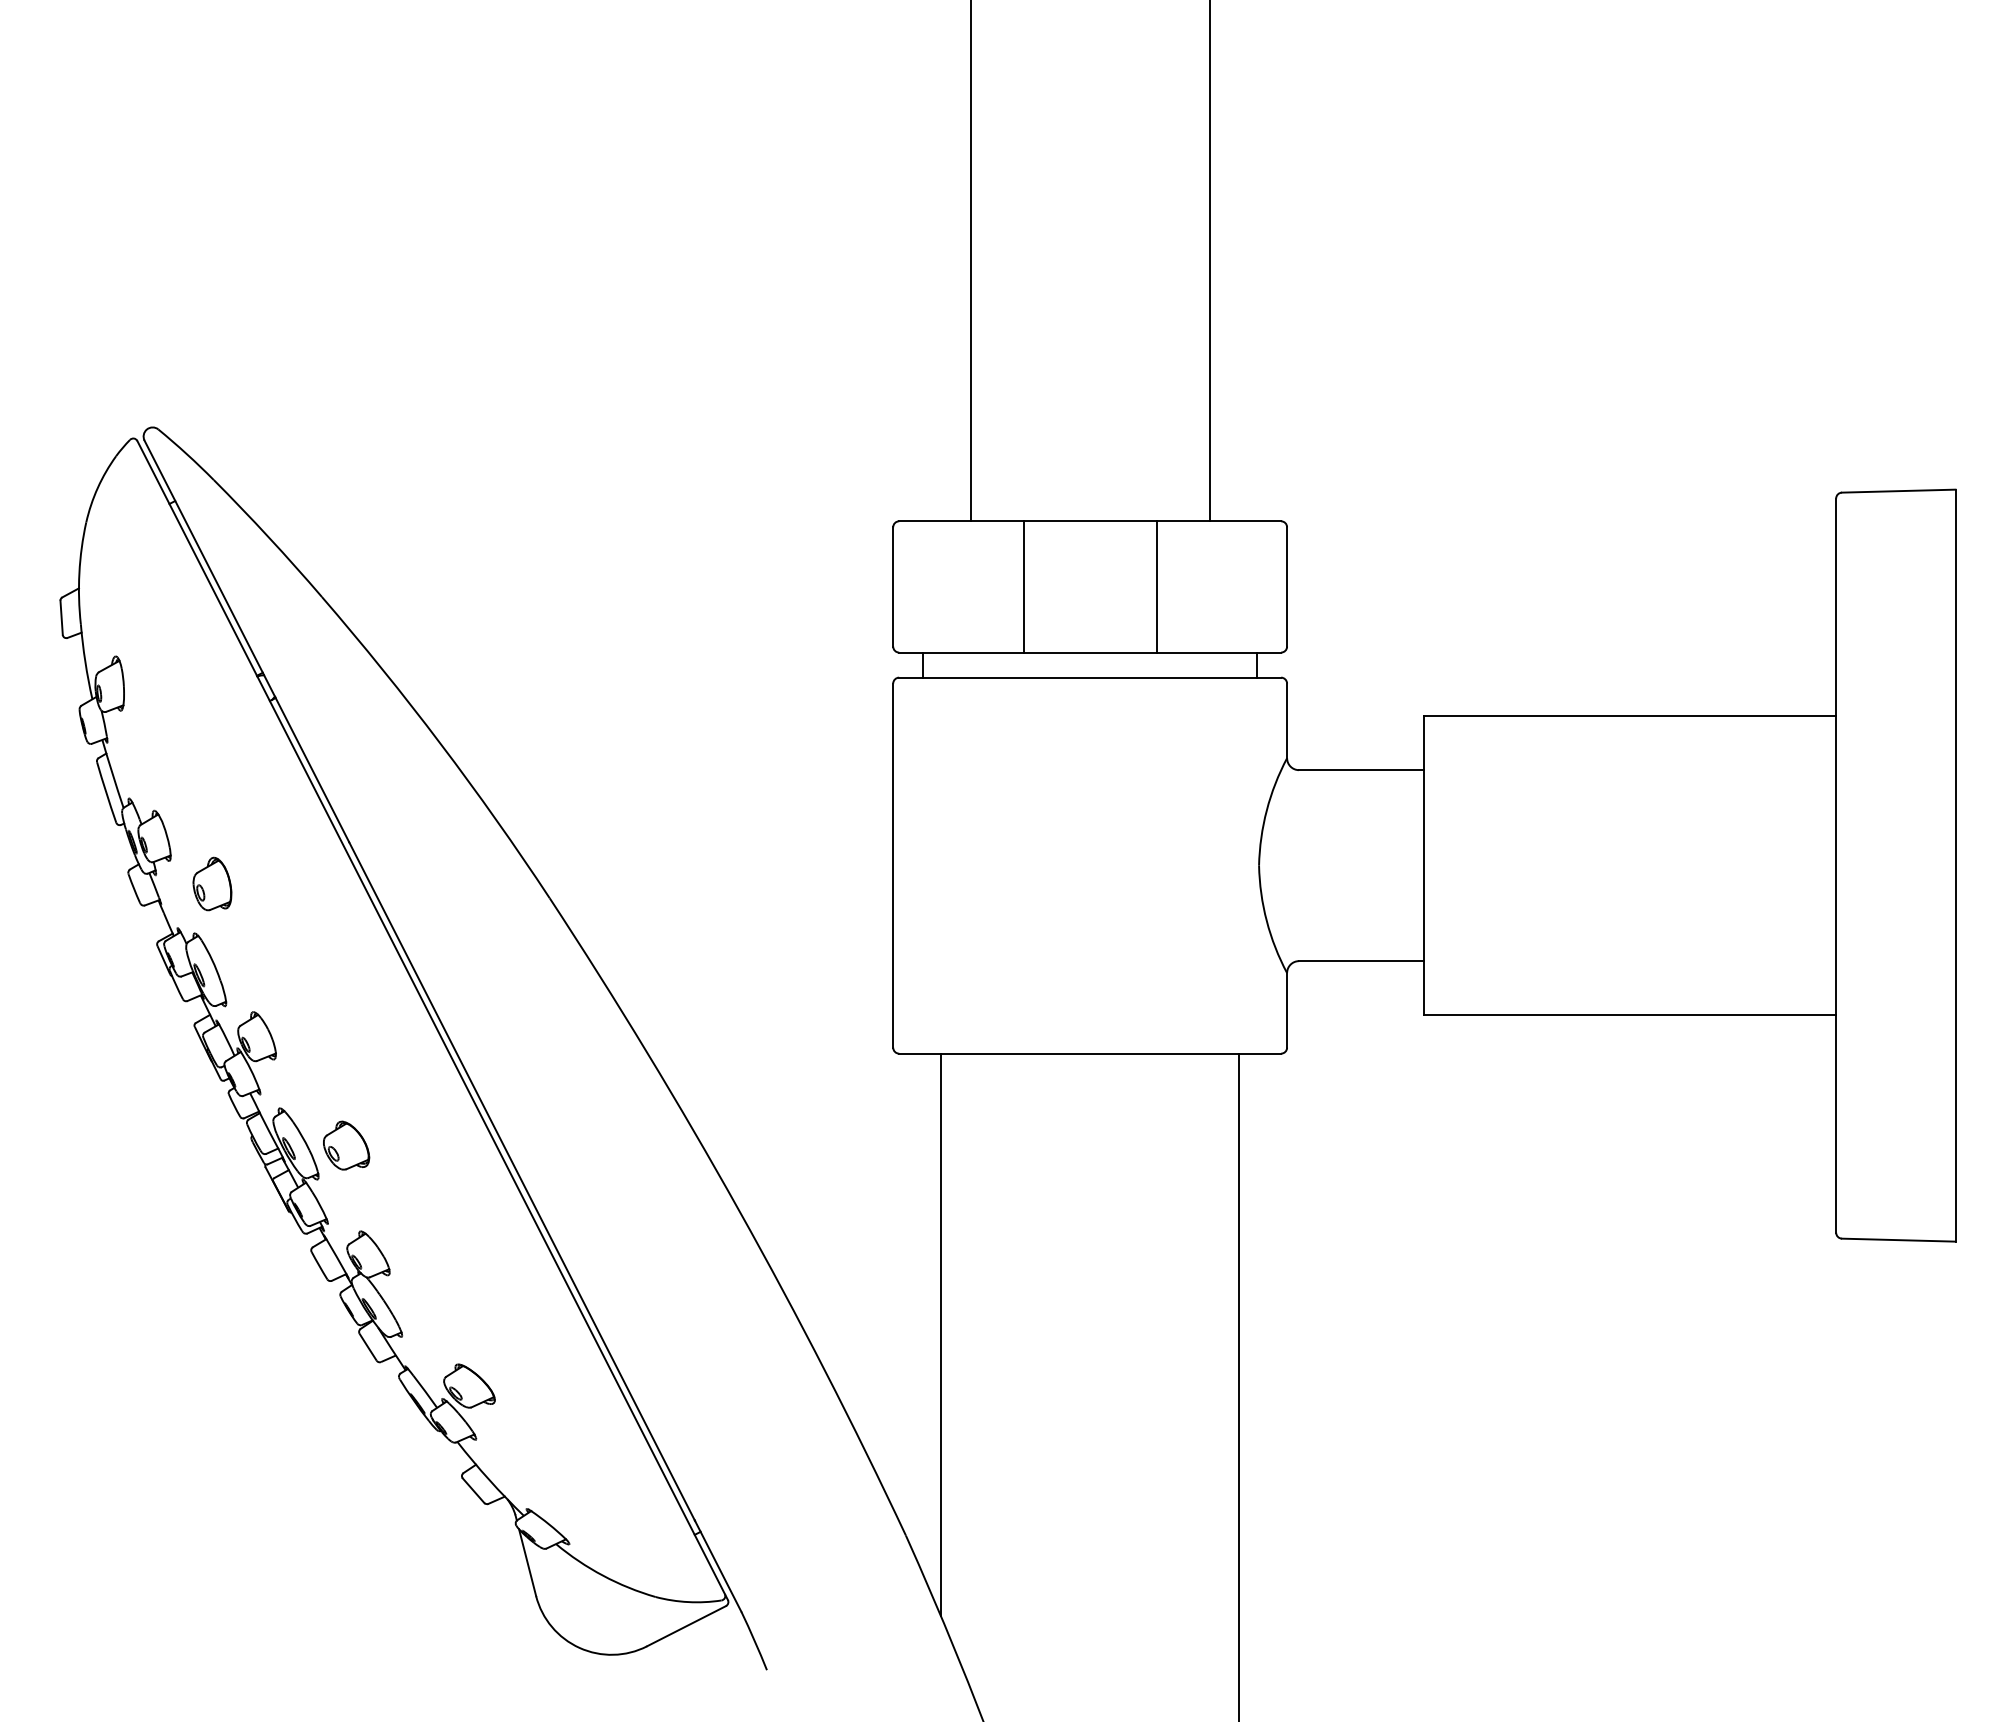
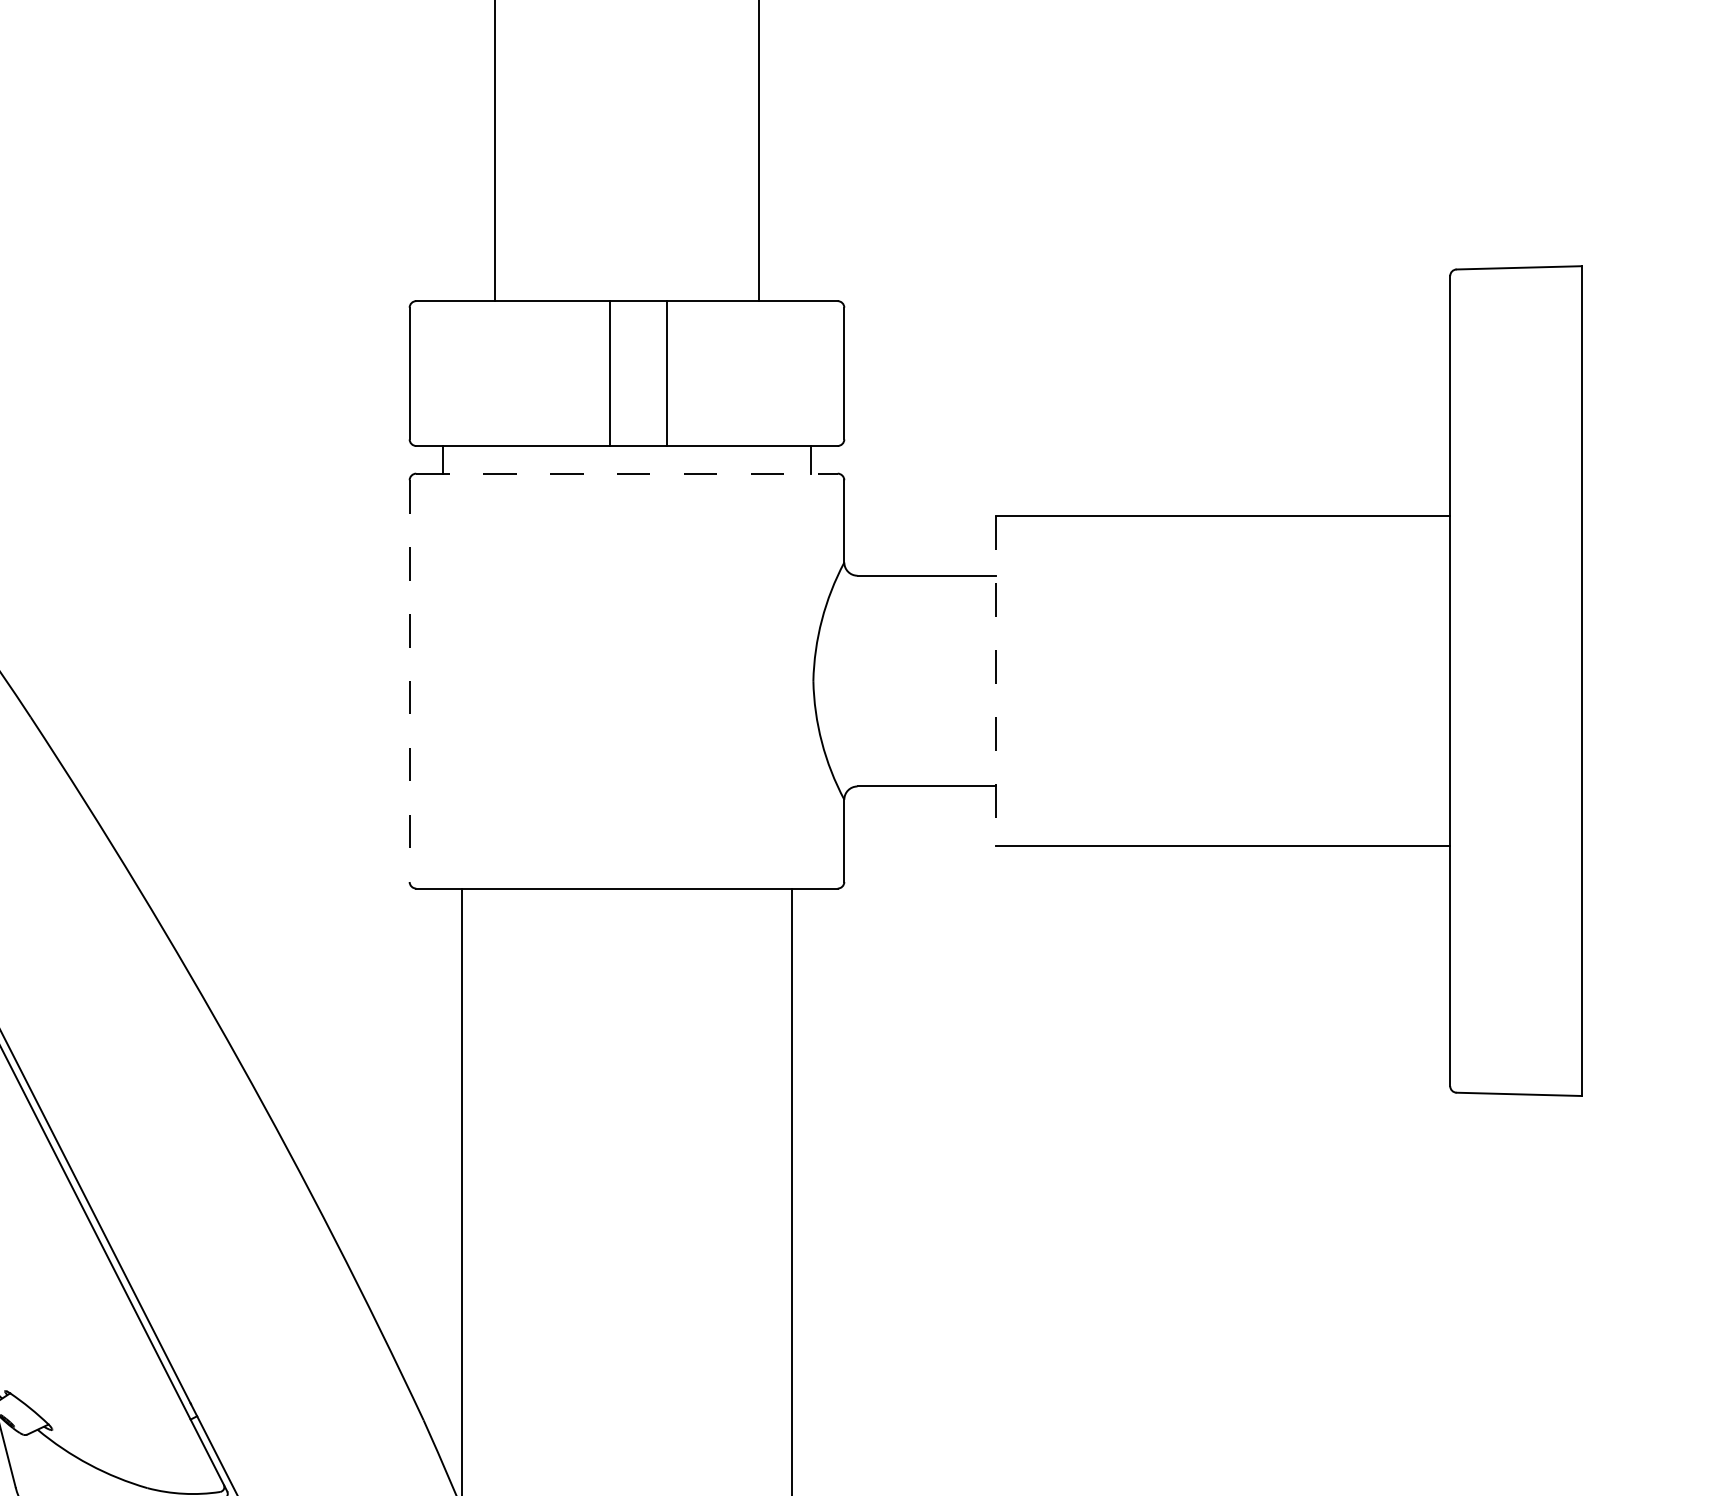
line: (1023, 586) -> (667, 373), moved
line: (1156, 586) -> (609, 373), moved
line: (1090, 677) -> (627, 473), solid -> dashed
line: (893, 866) -> (409, 682), solid -> dashed
line: (1424, 866) -> (995, 682), solid -> dashed

